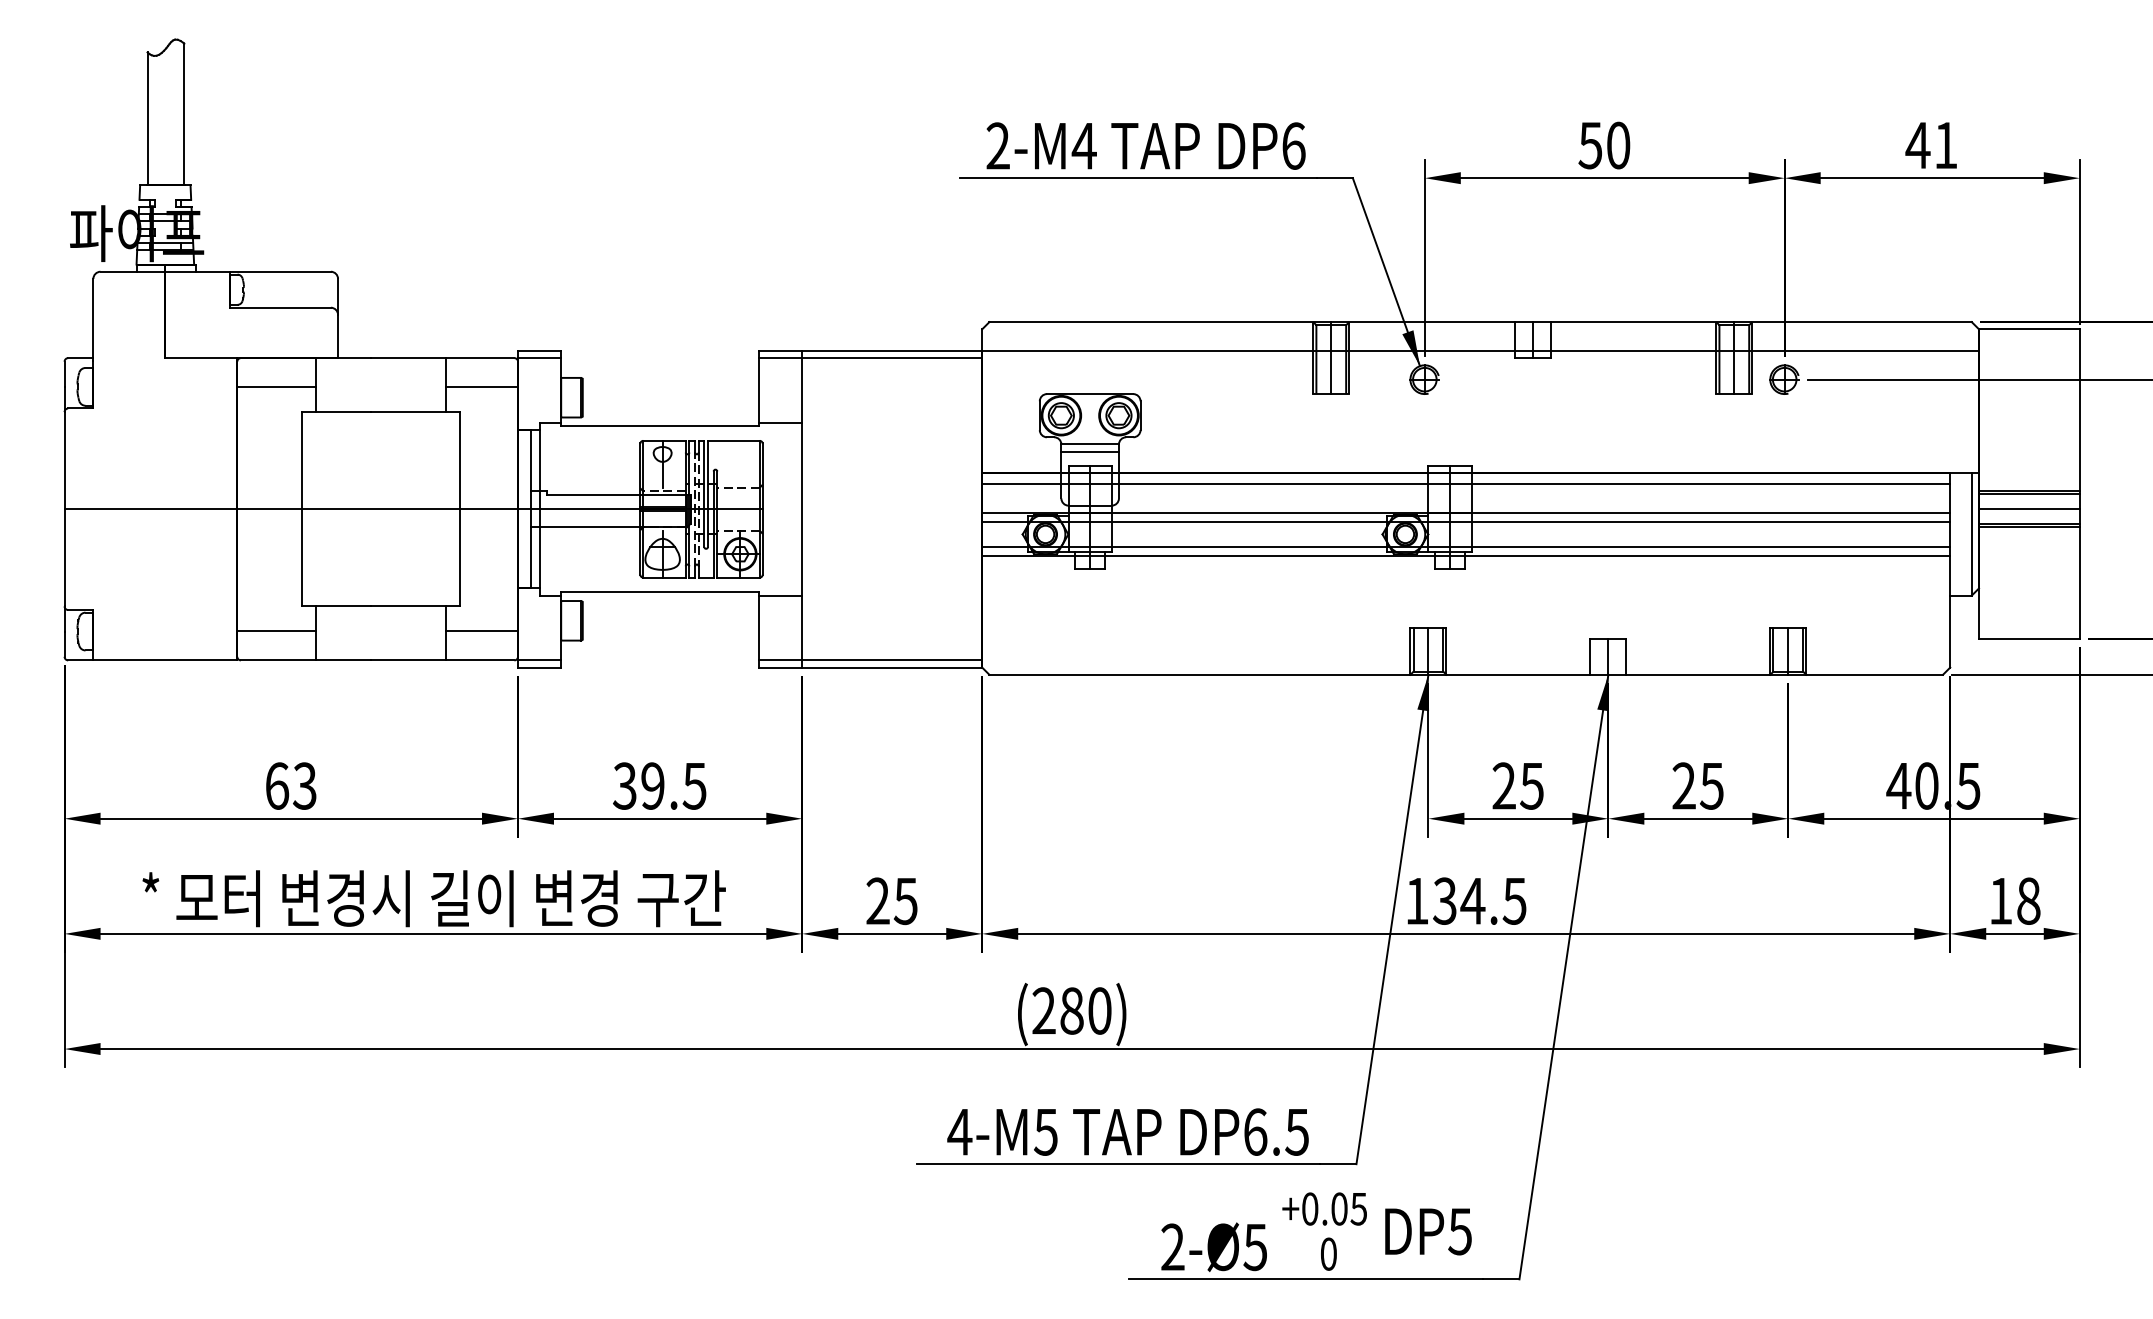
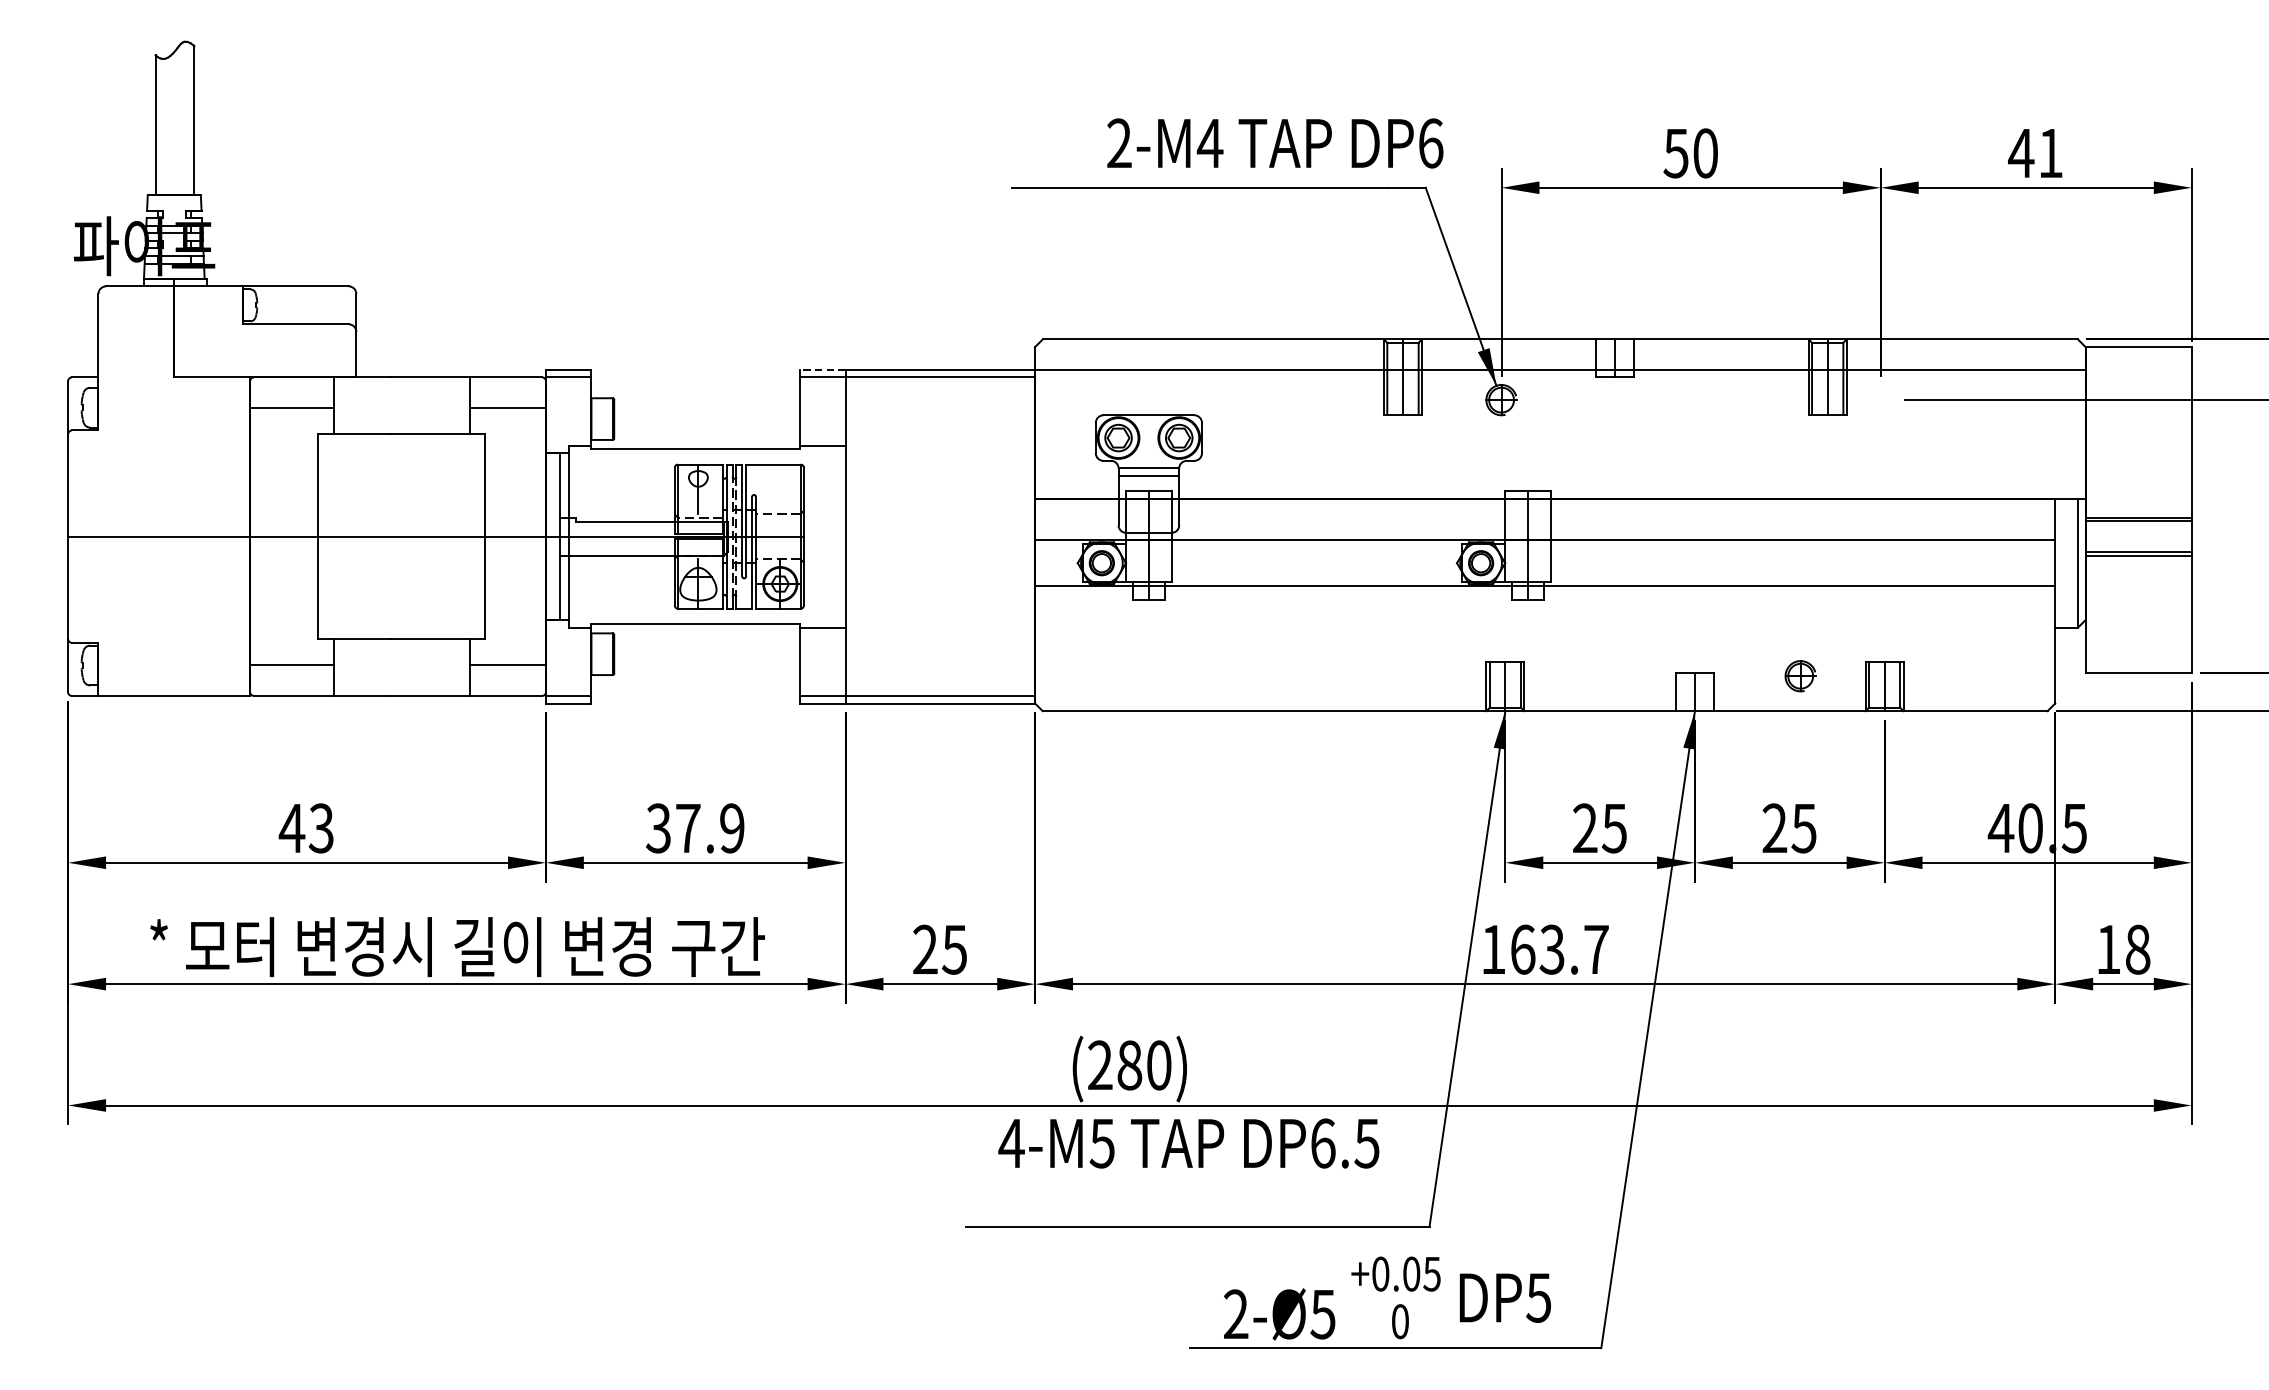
text: (1145, 145) -> (1274, 142), moved
line: (780, 350) -> (822, 369), solid -> dashed
part: (1784, 379) -> (1800, 676), moved
line: (1466, 484) -> (1545, 510), removed
line: (2029, 509) -> (2138, 536), removed
line: (1466, 522) -> (1545, 550), removed
line: (1466, 546) -> (1545, 575), removed
text: (276, 785) -> (291, 827), 63 -> 43
text: (673, 785) -> (709, 827), 39.5 -> 37.9
text: (1479, 900) -> (1559, 948), 134.5 -> 163.7
text: (1127, 1131) -> (1188, 1142), moved

